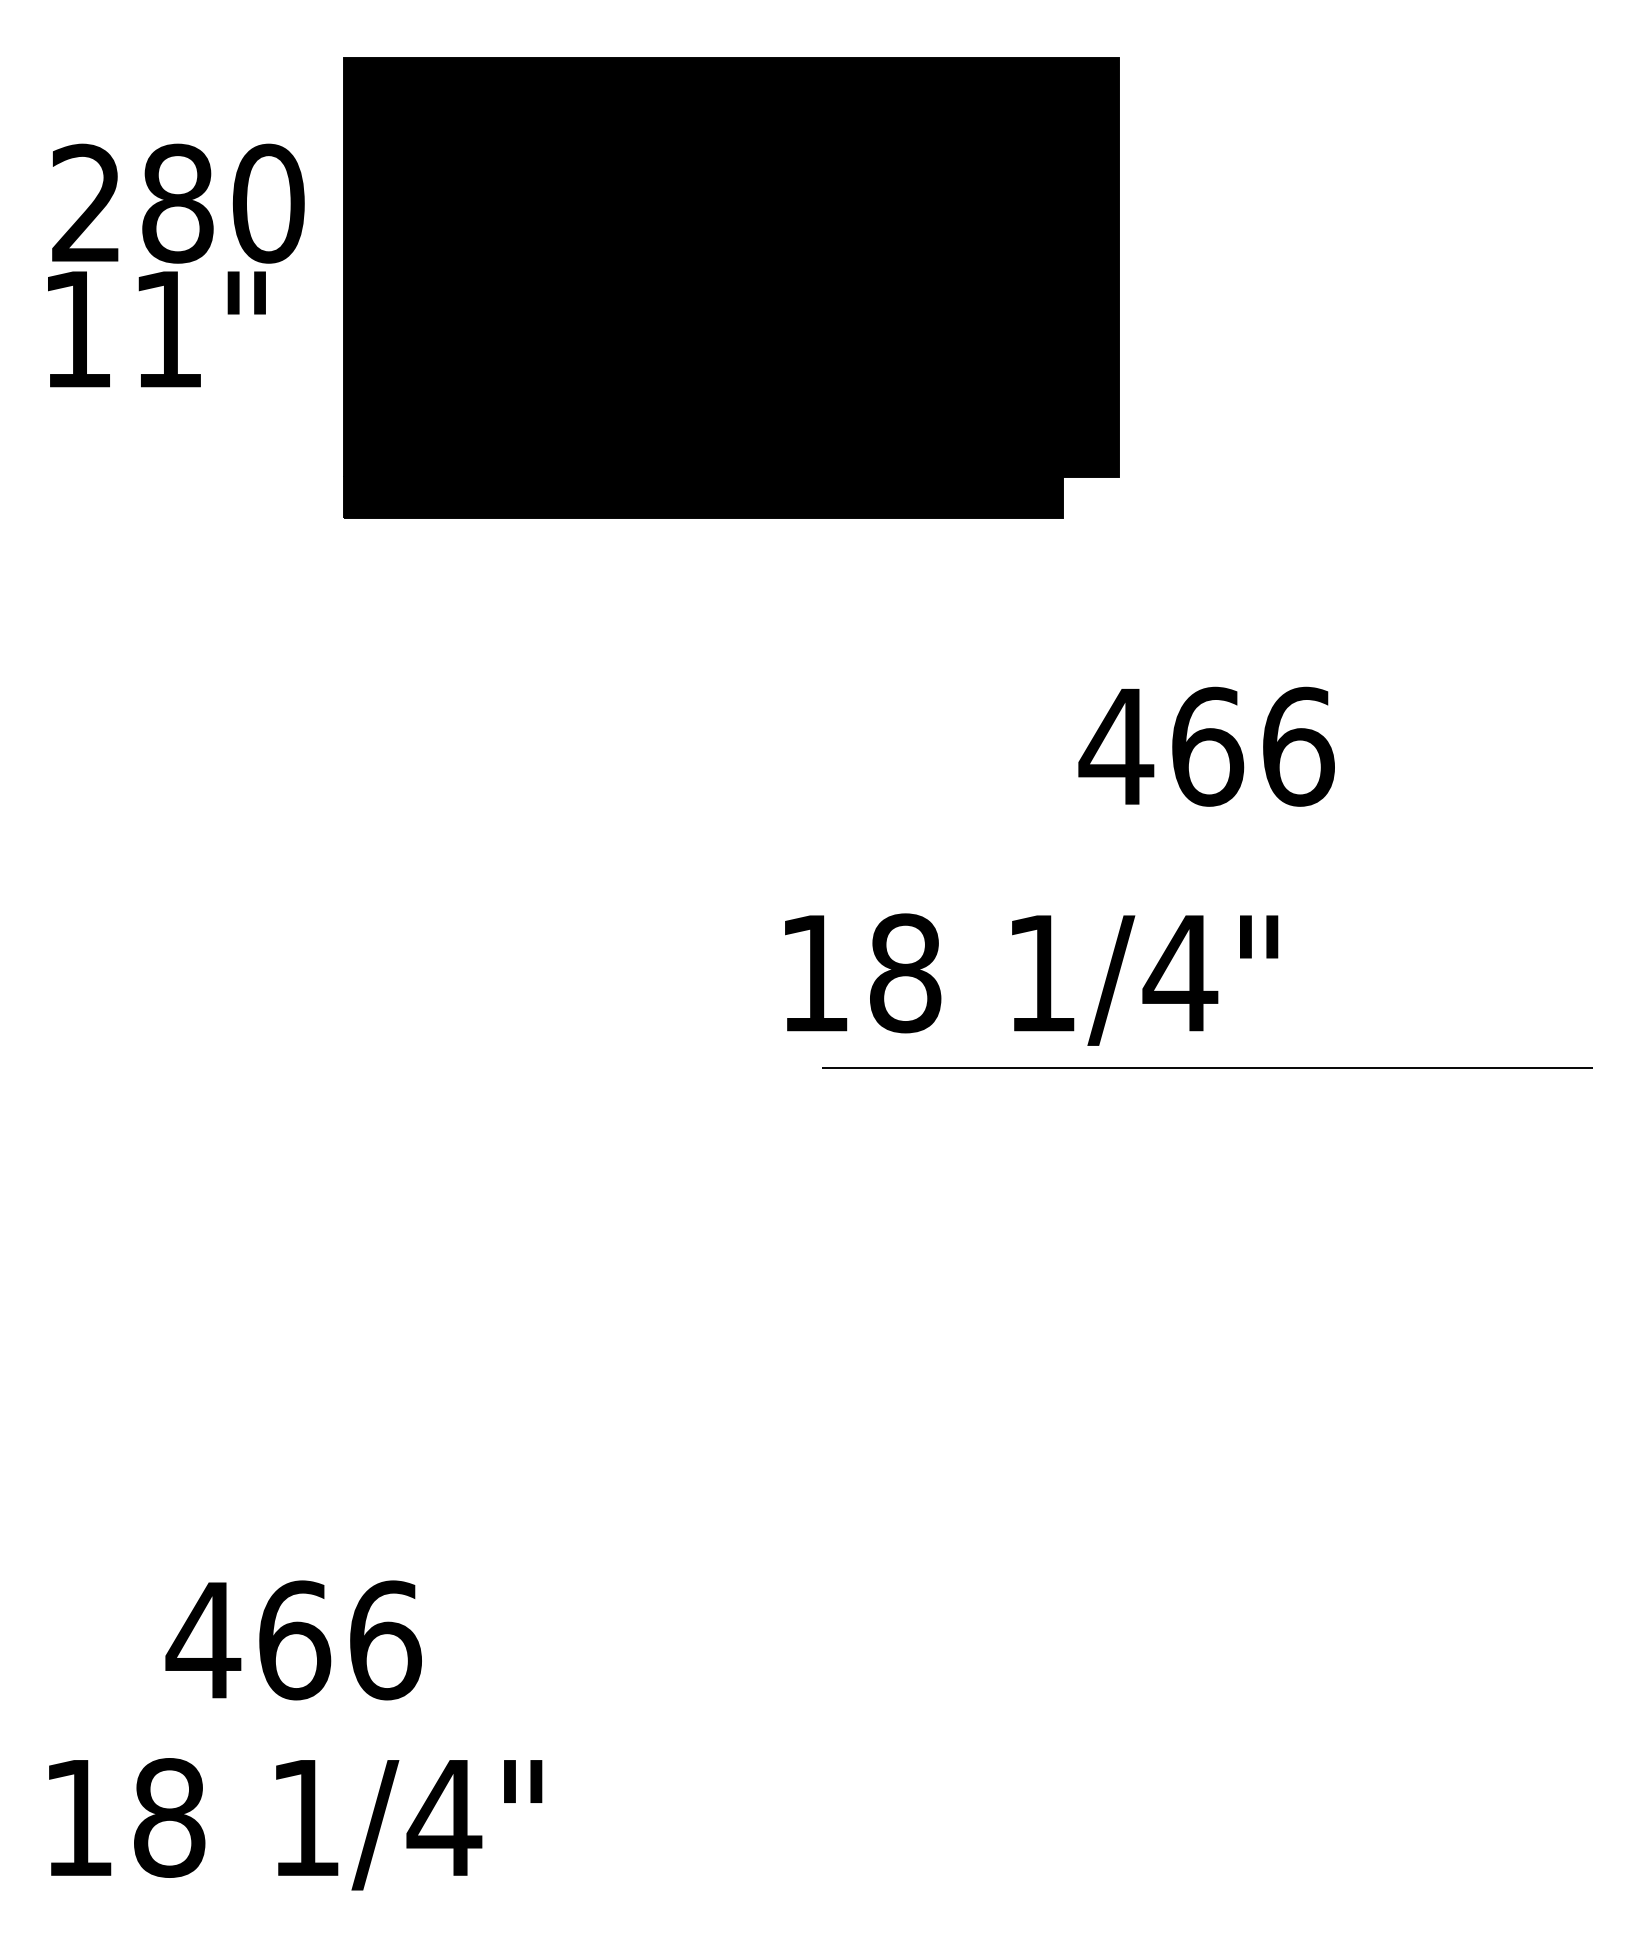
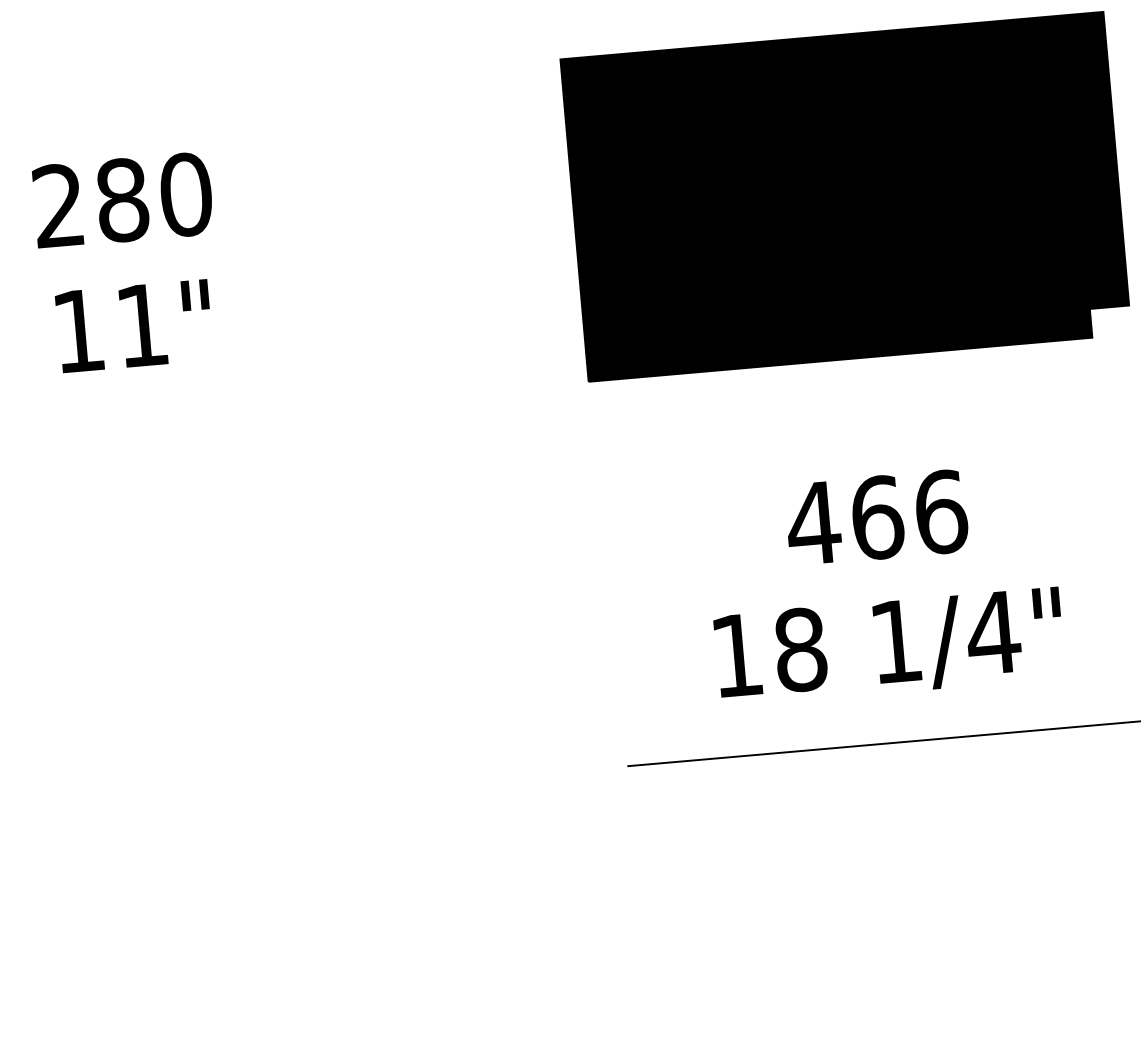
part: (731, 287) -> (845, 196), moved
text: (156, 329) -> (134, 326), moved
text: (1031, 979) -> (889, 646), moved

